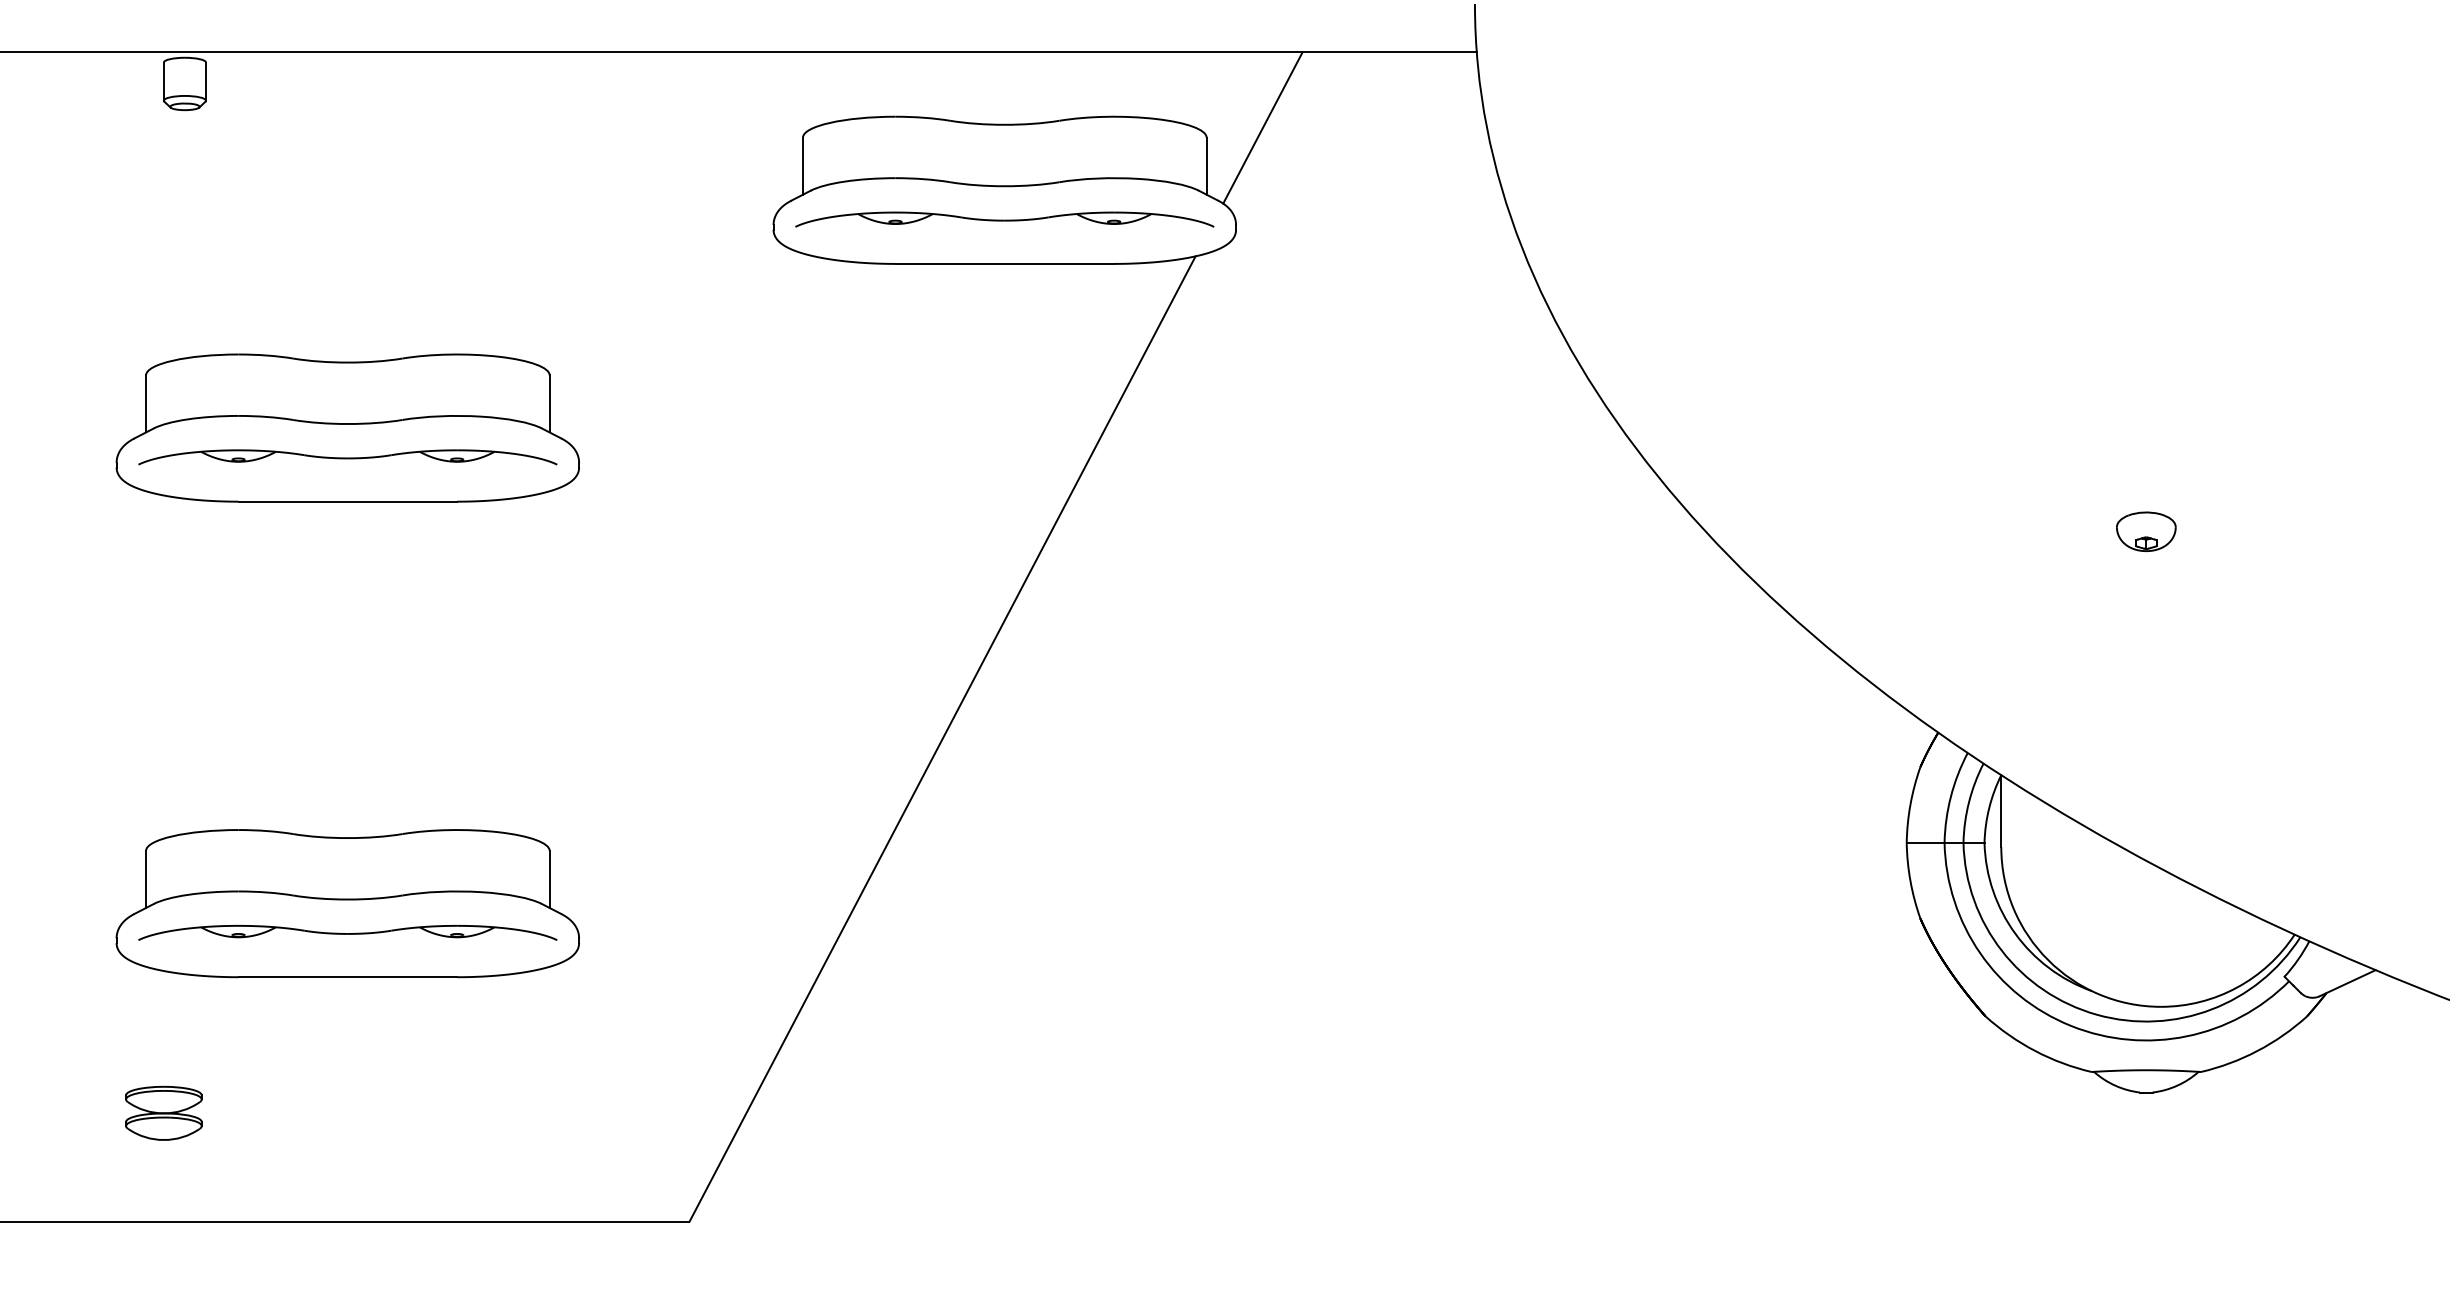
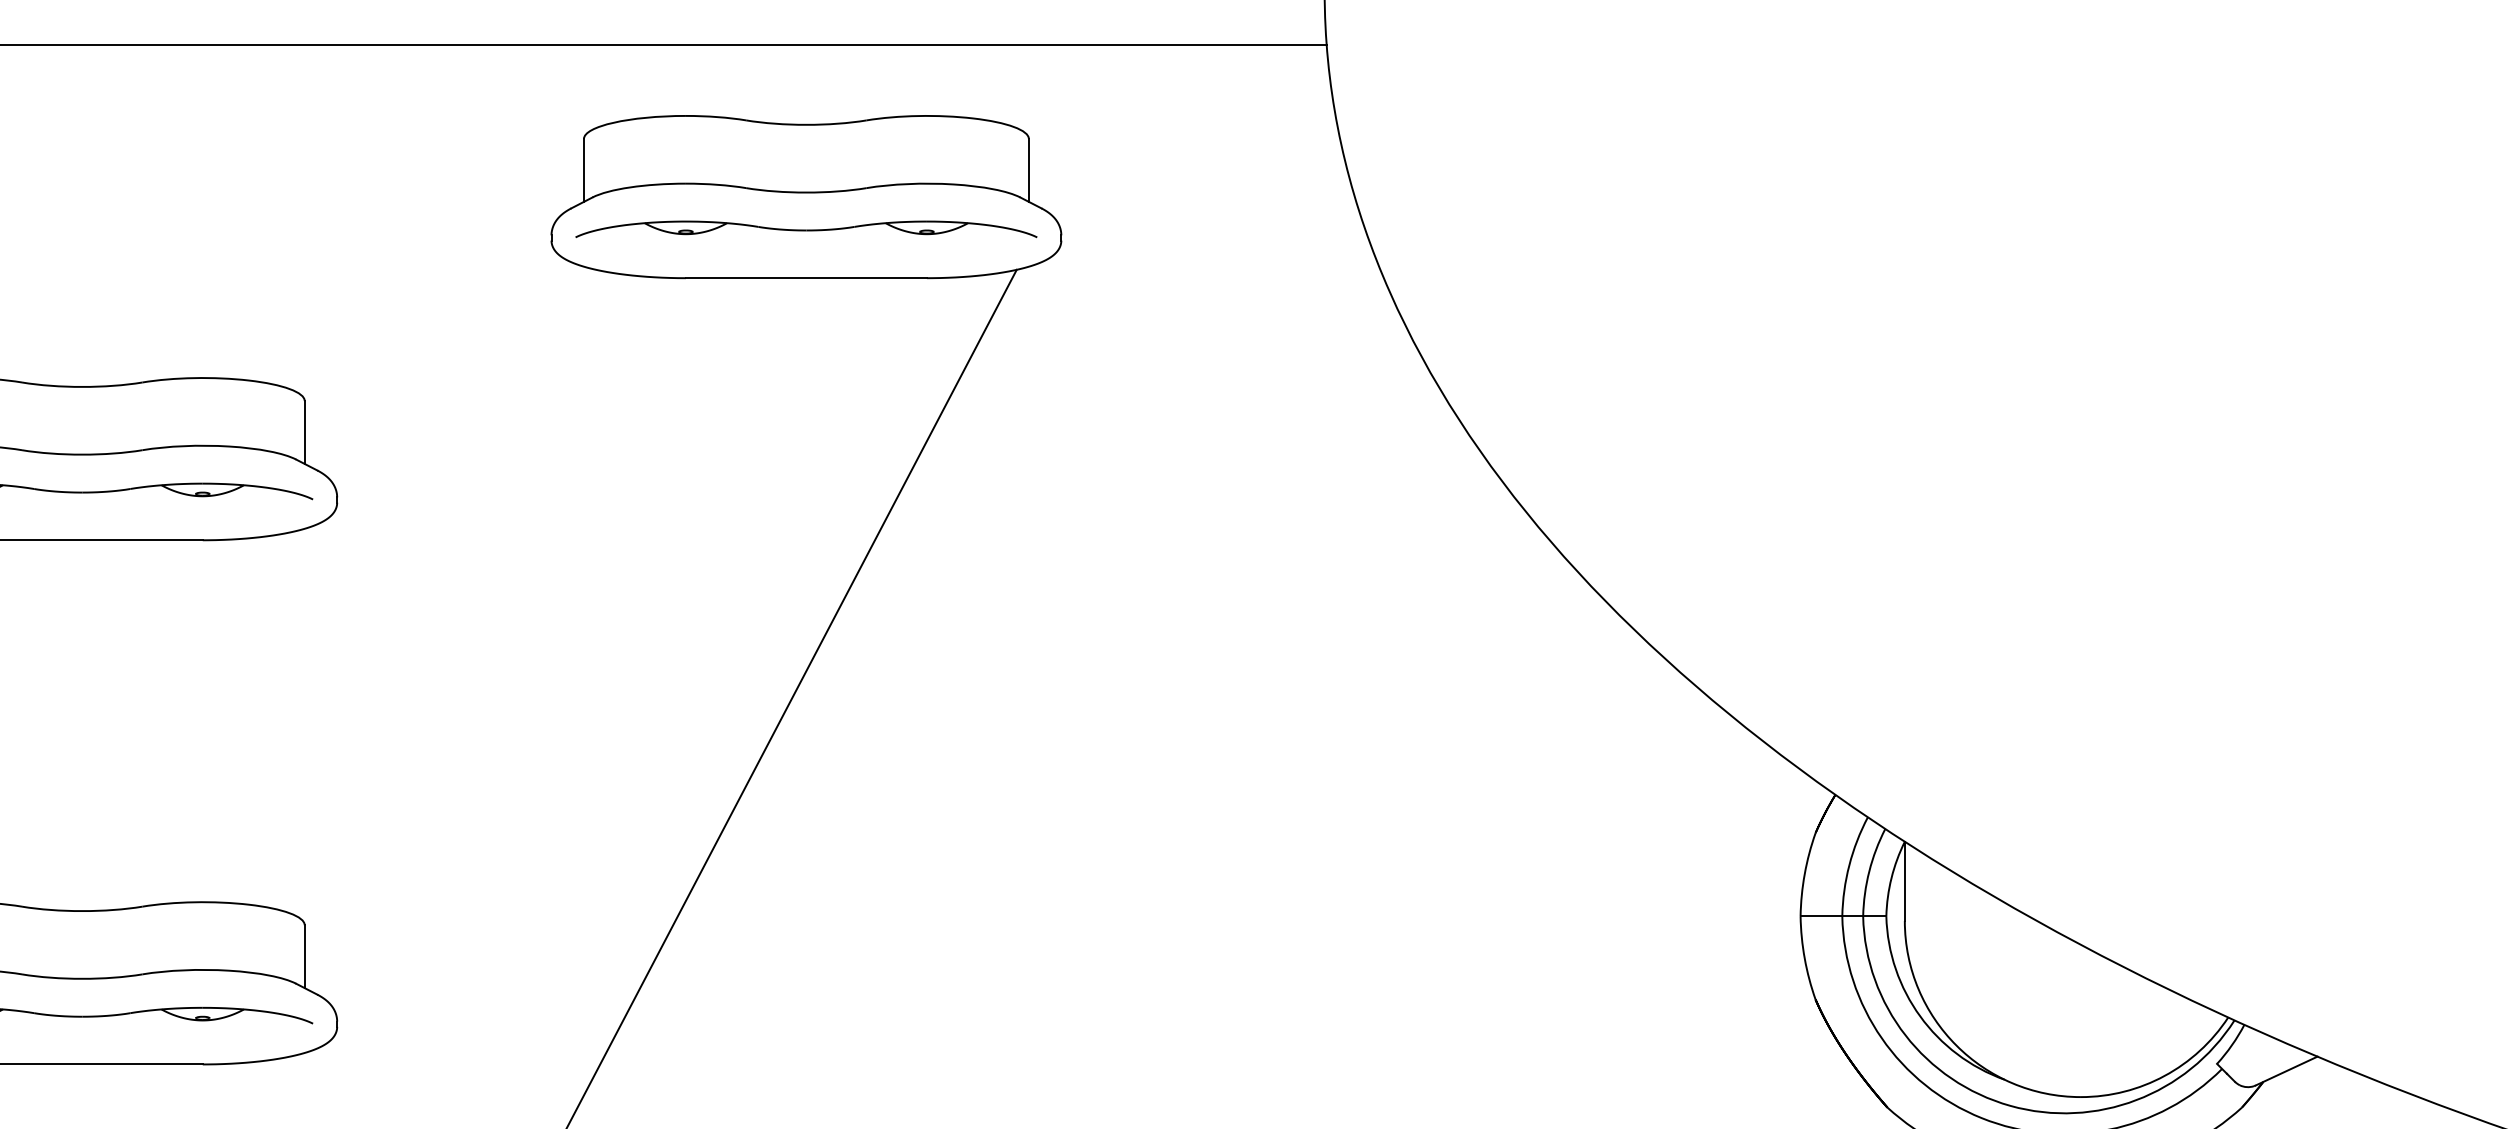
line: (1262, 127) -> (1090, 127), removed
part: (2146, 531) -> (2064, 573), removed

